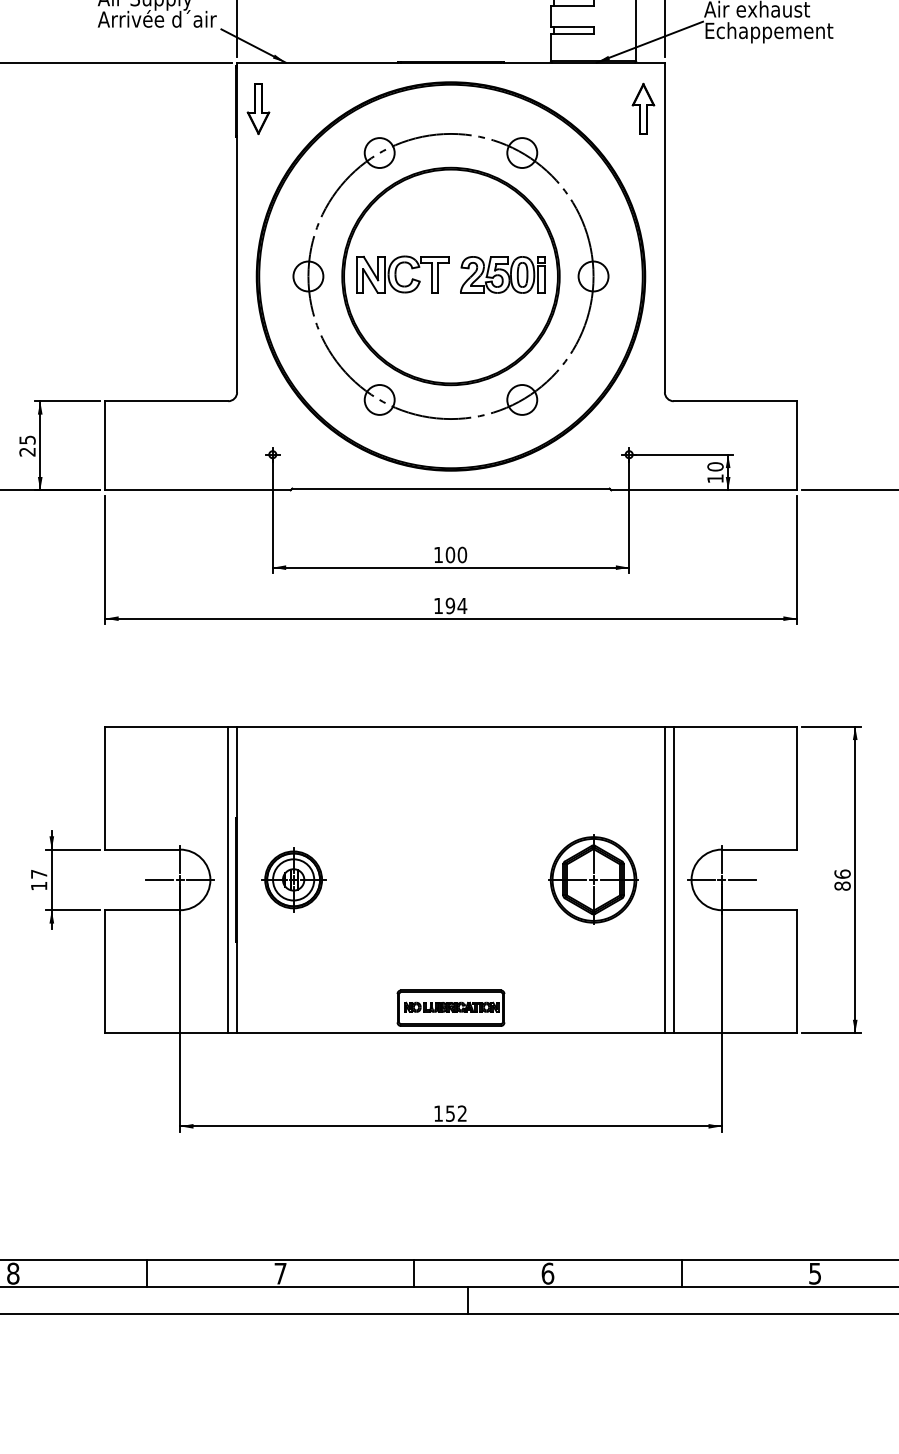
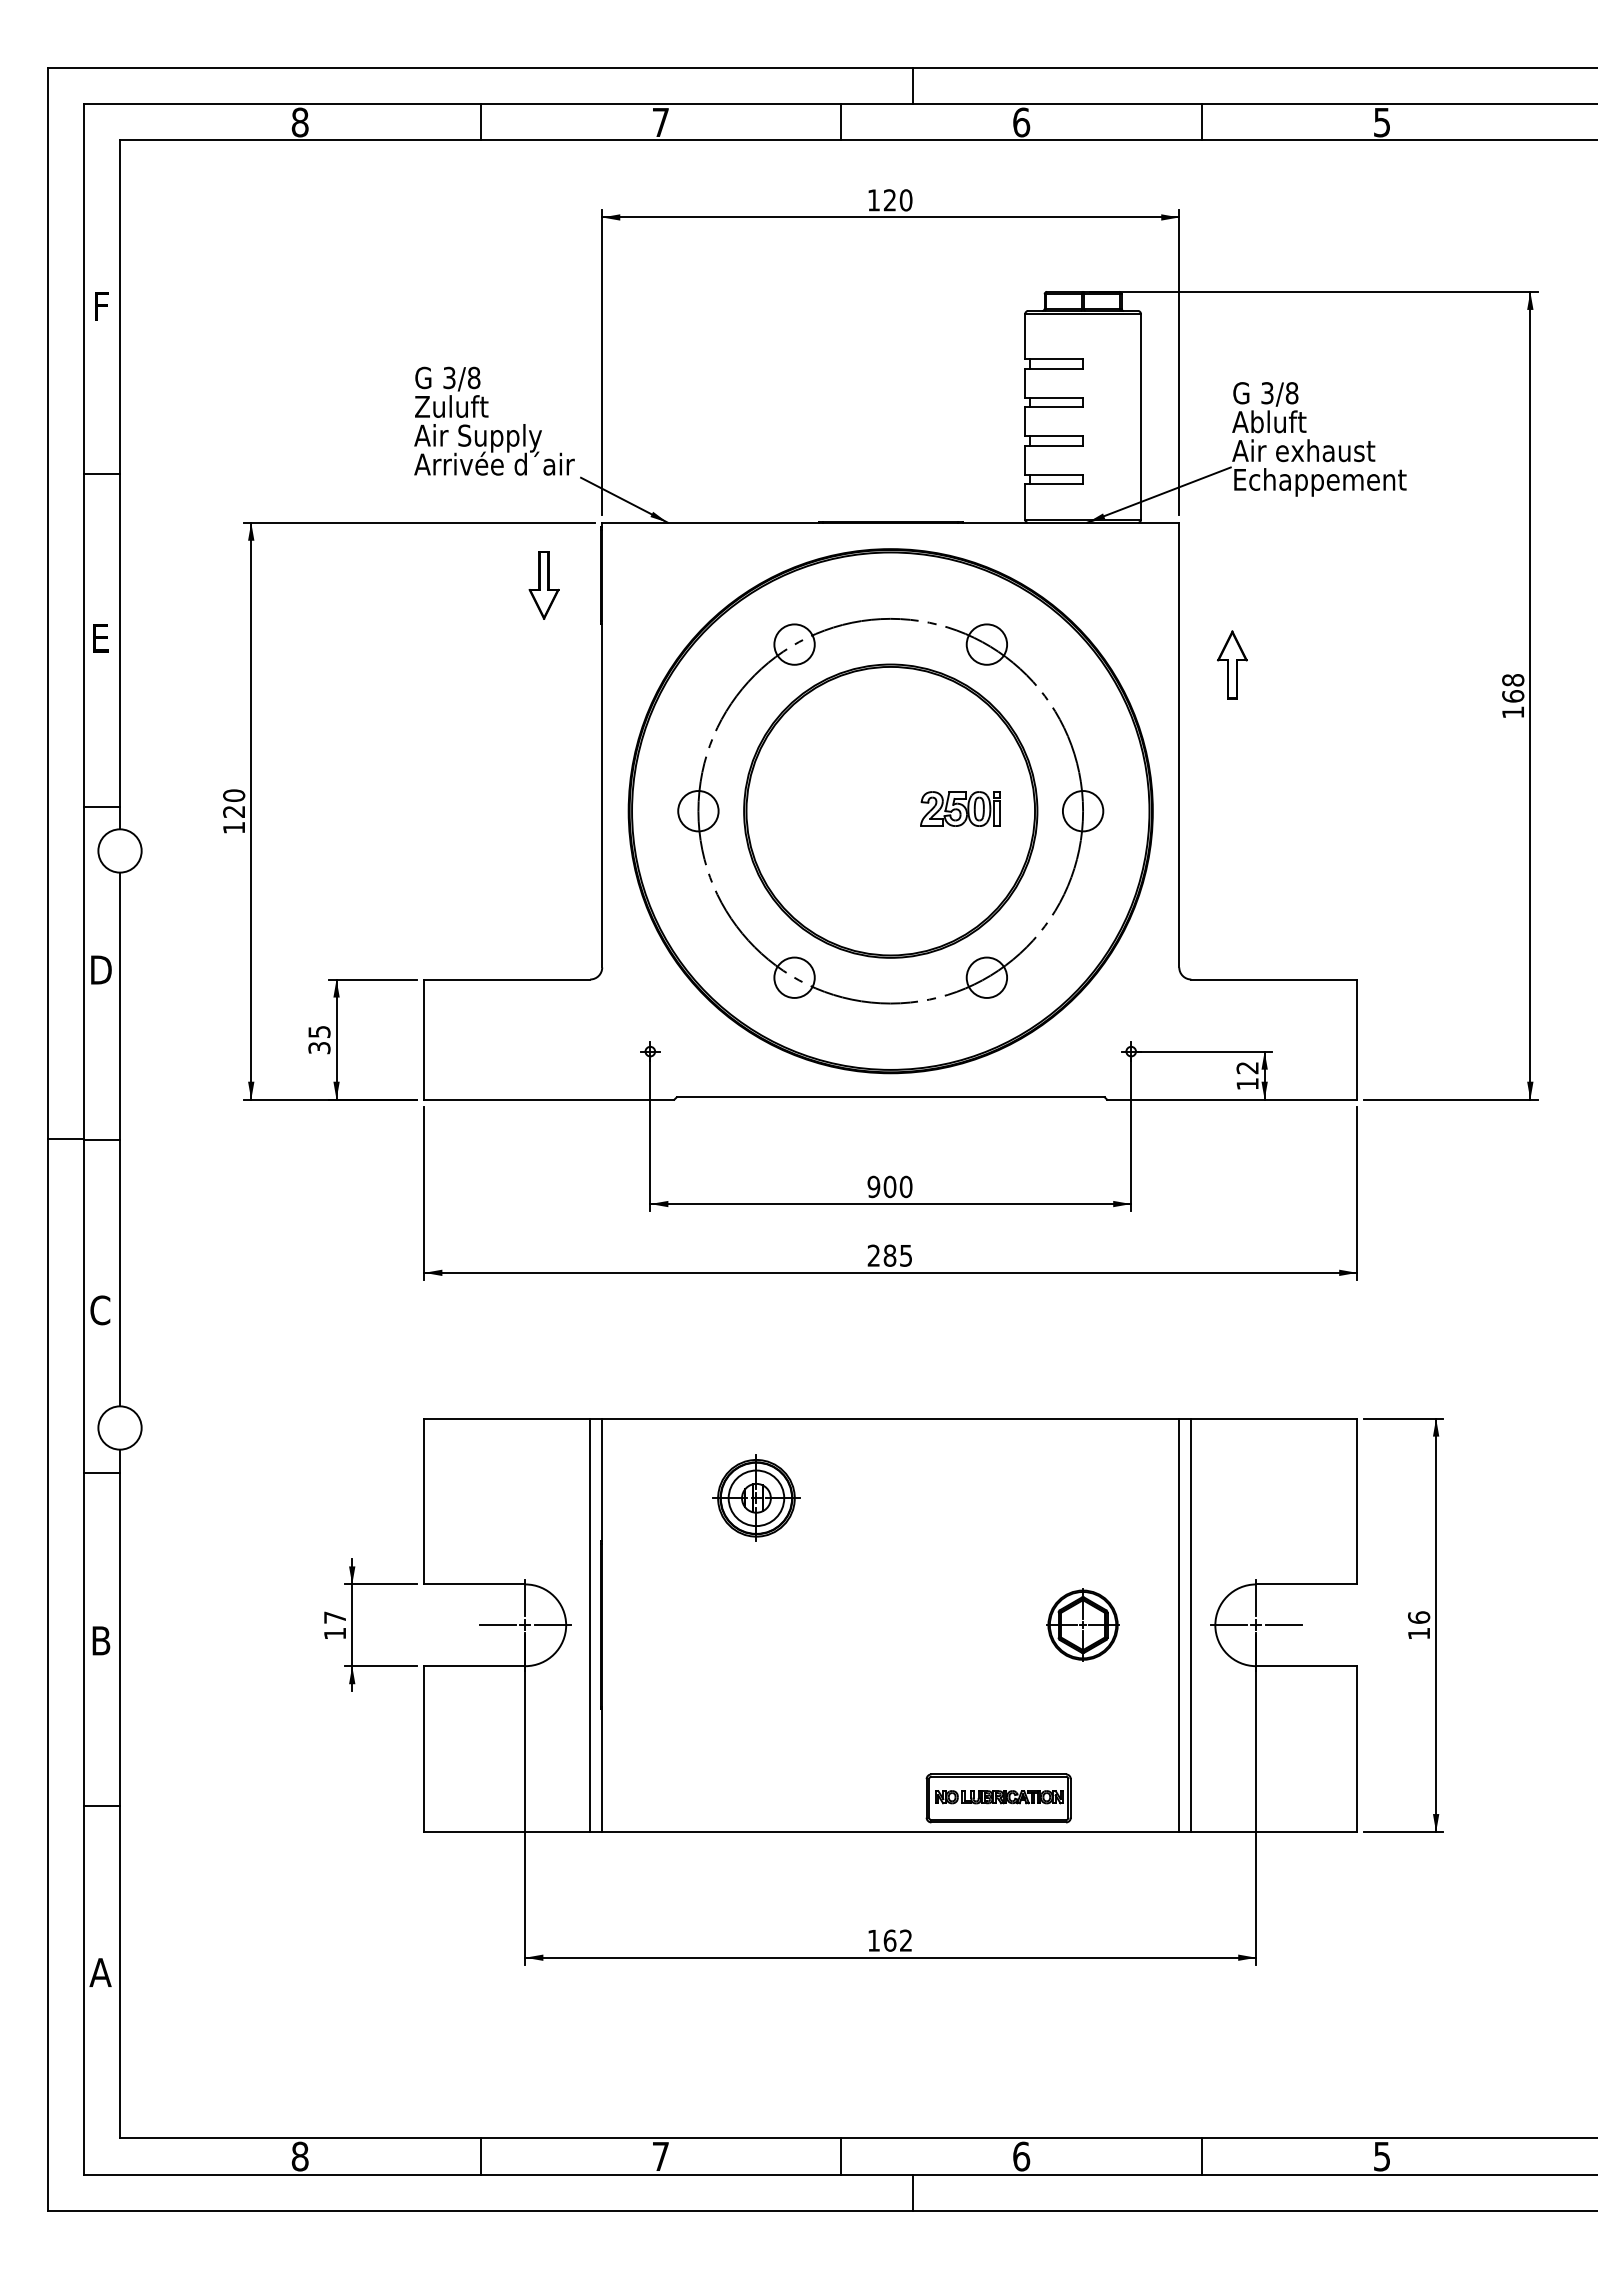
part: (643, 108) -> (1232, 664), moved
part: (258, 109) -> (543, 585), moved
part: (395, 274) -> (816, 808), removed
part: (502, 274) -> (960, 808), size x0.7
text: (27, 452) -> (319, 1048), 25 -> 35
text: (715, 466) -> (1247, 1067), 10 -> 12
text: (438, 554) -> (873, 1186), 100 -> 900
text: (450, 605) -> (889, 1255), 194 -> 285
part: (293, 879) -> (756, 1497), moved
part: (593, 879) -> (1082, 1624), size x0.6
text: (842, 885) -> (1419, 1633), 86 -> 16
part: (450, 1008) -> (998, 1798), moved
text: (450, 1113) -> (889, 1940), 152 -> 162

